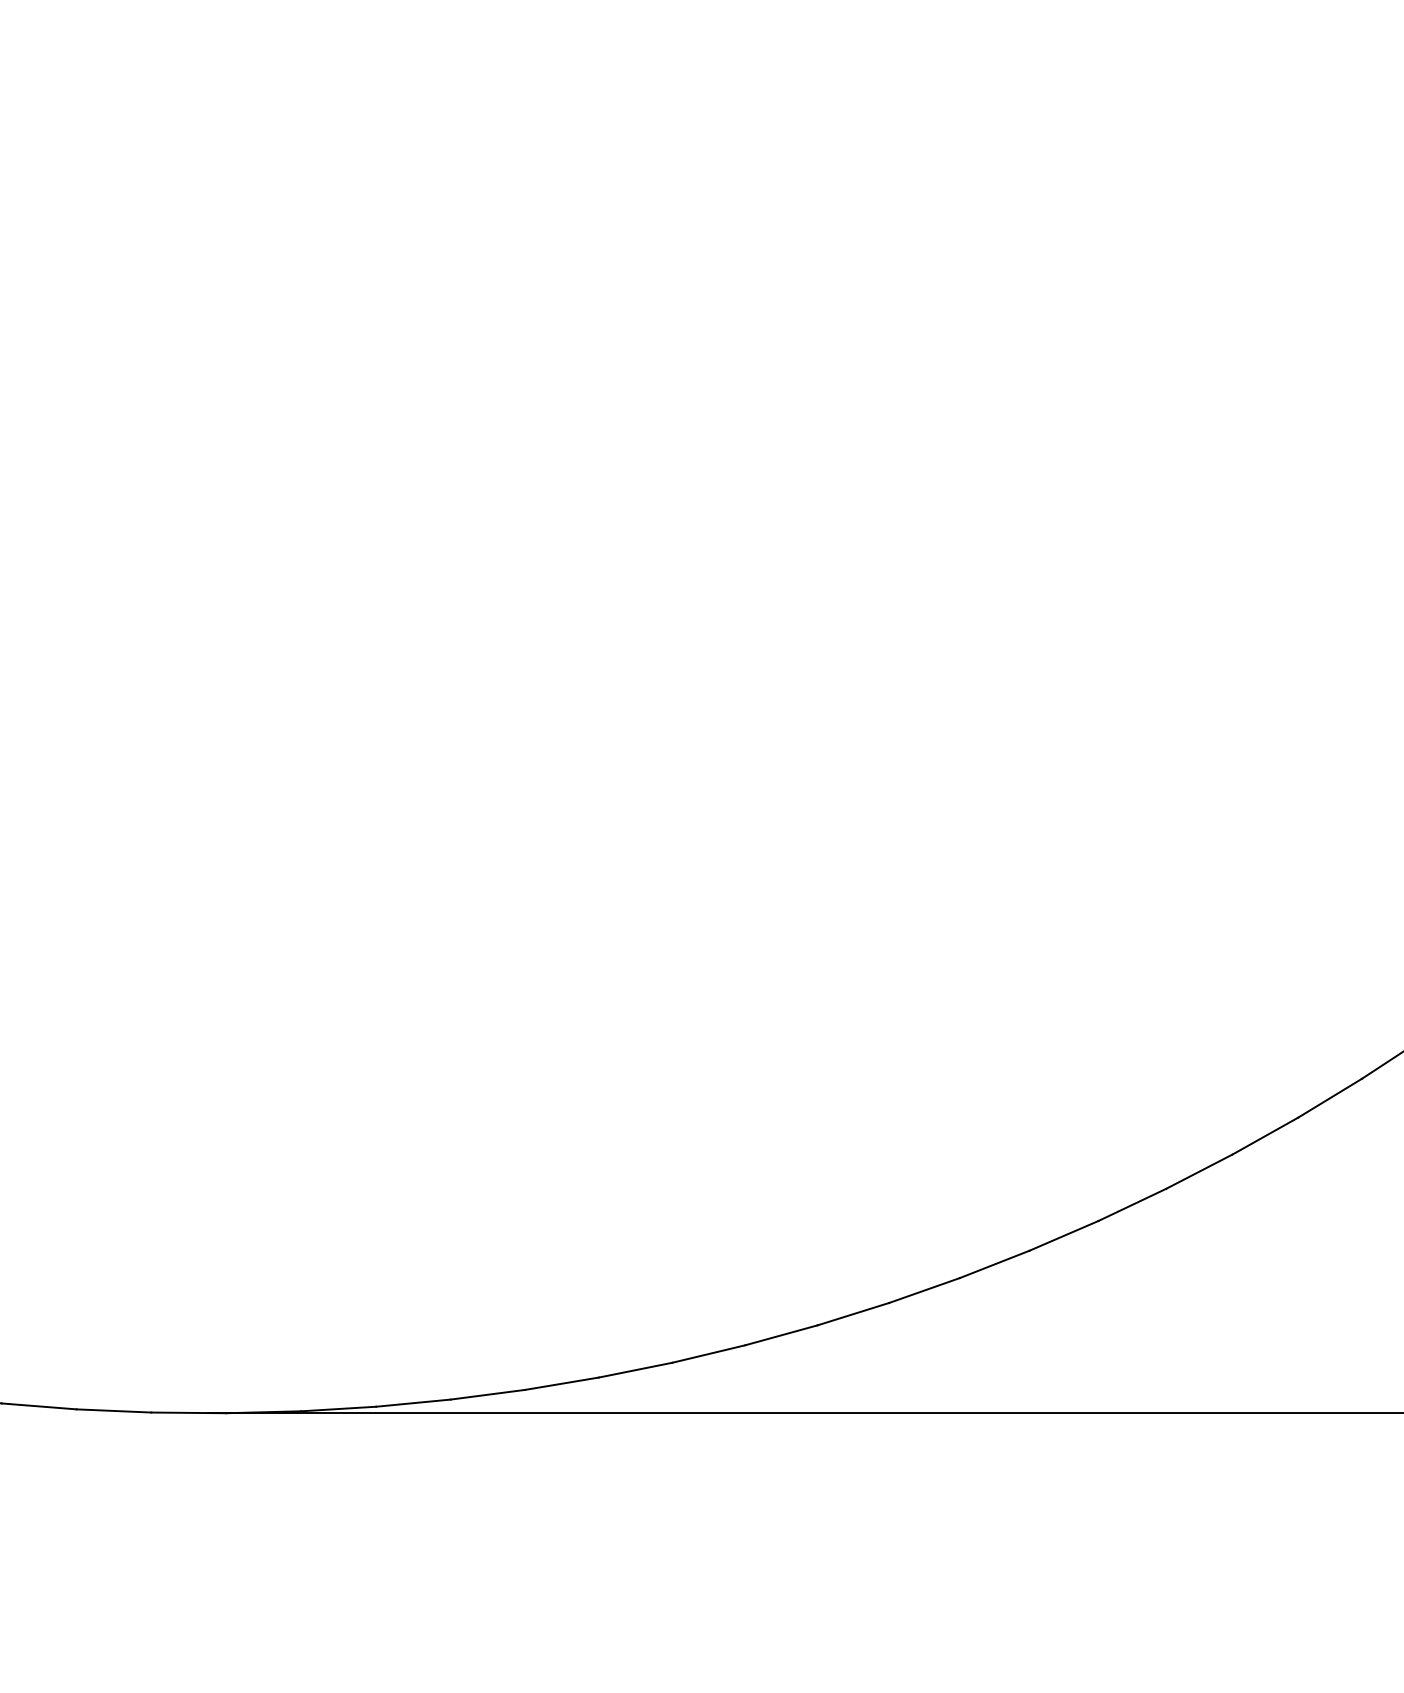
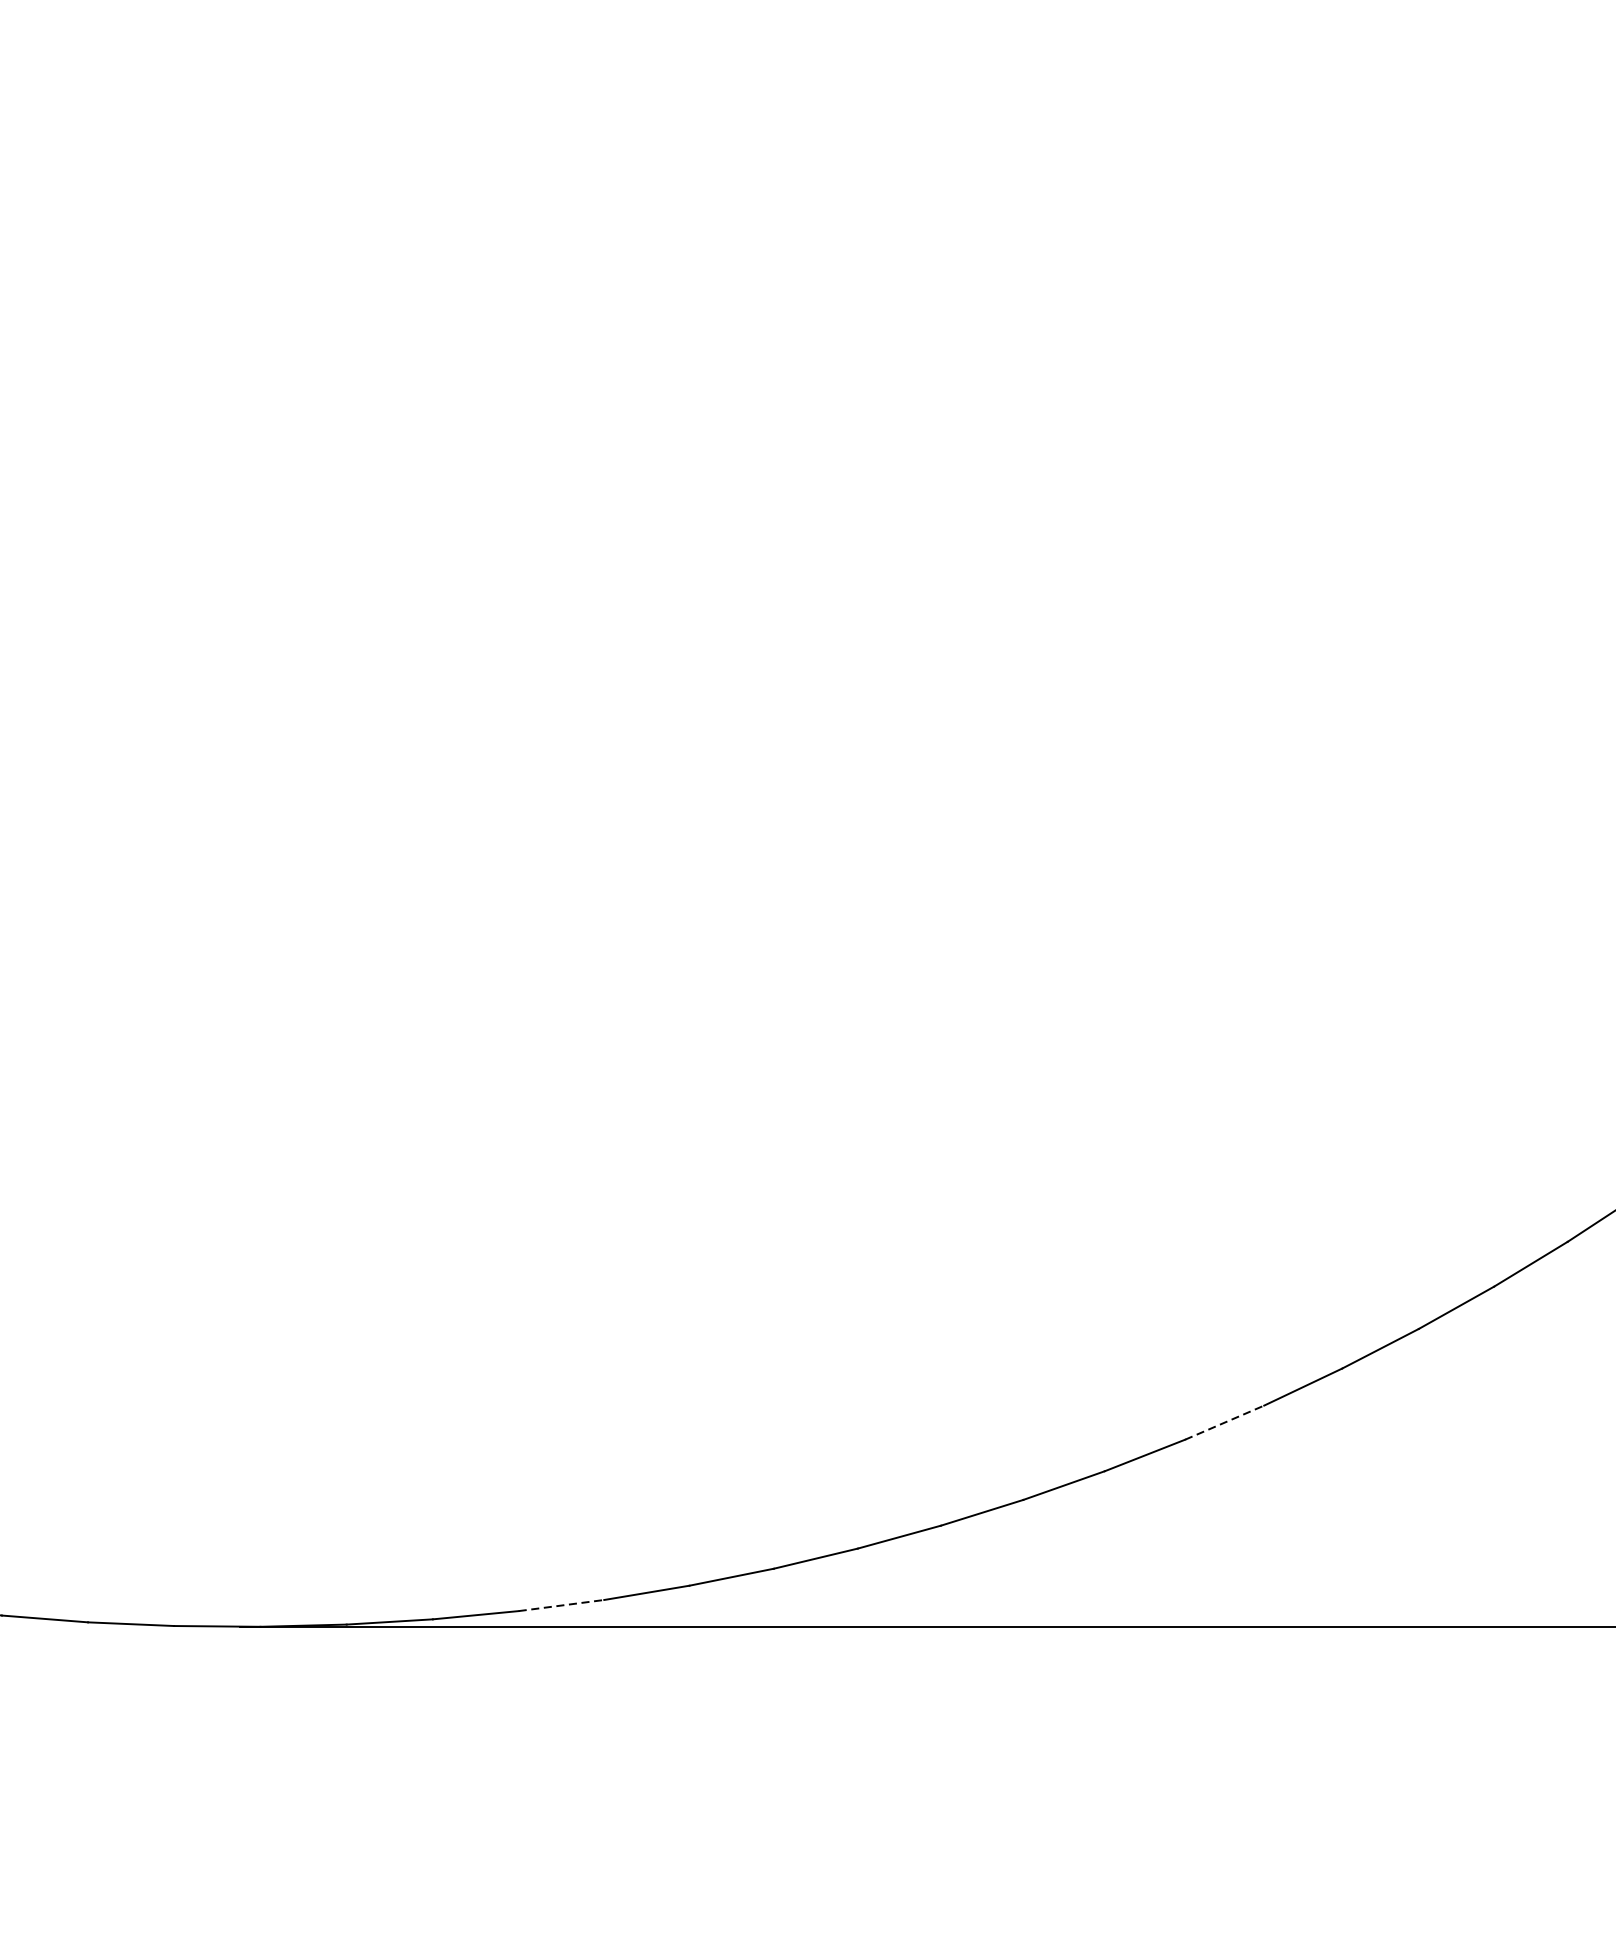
line: (1064, 1235) -> (1225, 1422), solid -> dashed
line: (488, 1394) -> (562, 1605), solid -> dashed

